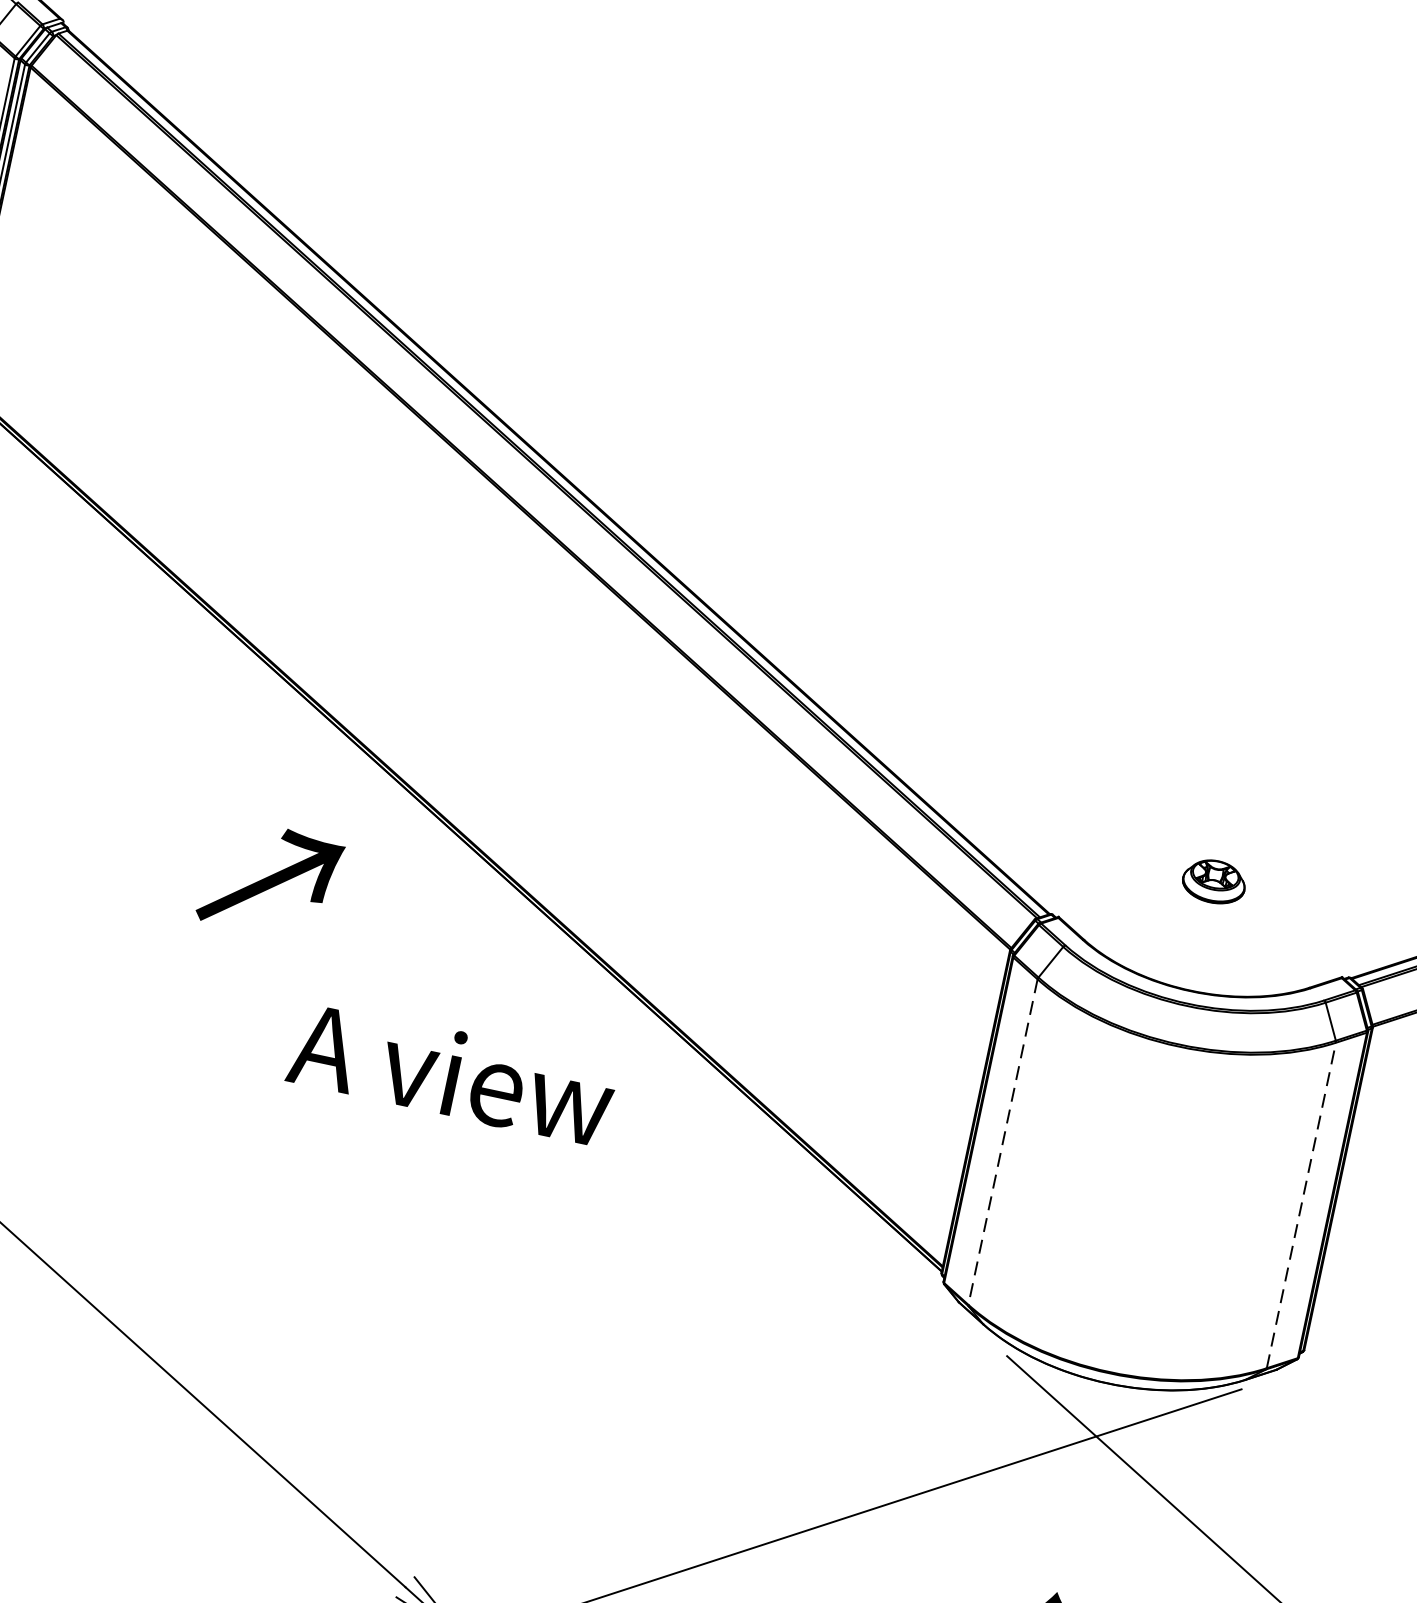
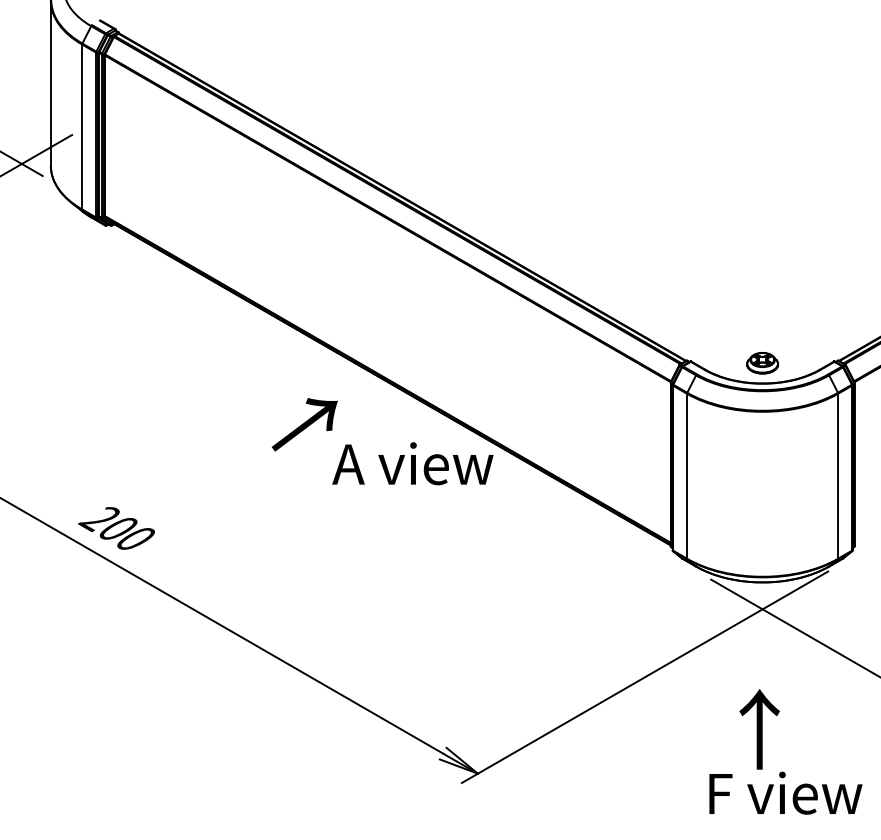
part: (1213, 882) -> (762, 363), moved
text: (451, 1072) -> (412, 463), moved
line: (1003, 1142) -> (687, 476), dashed -> solid
line: (1302, 1204) -> (838, 475), dashed -> solid

